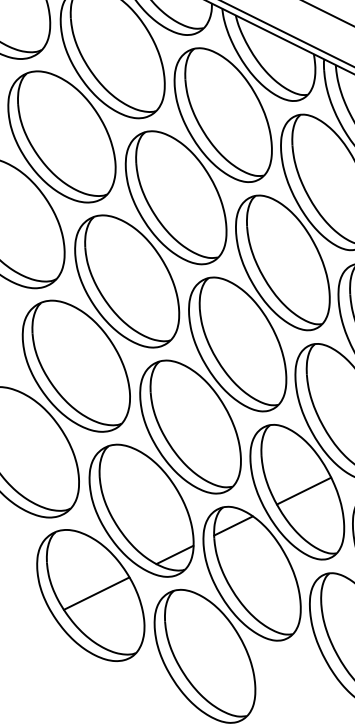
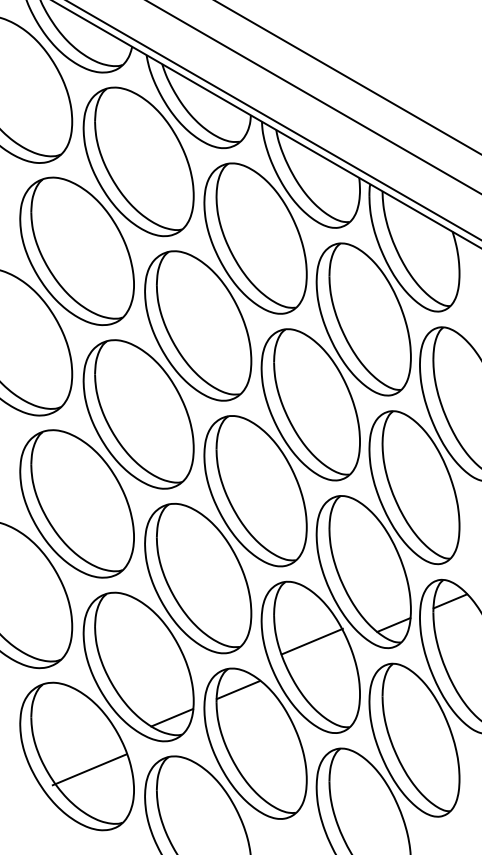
line: (303, 491) -> (311, 641), moved
line: (96, 593) -> (89, 769), moved

